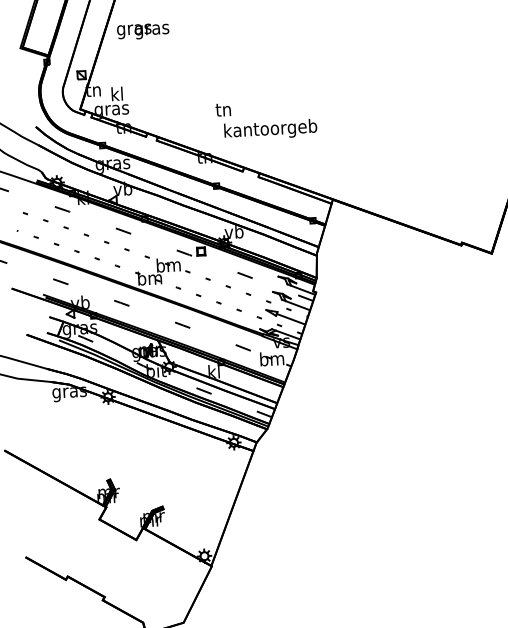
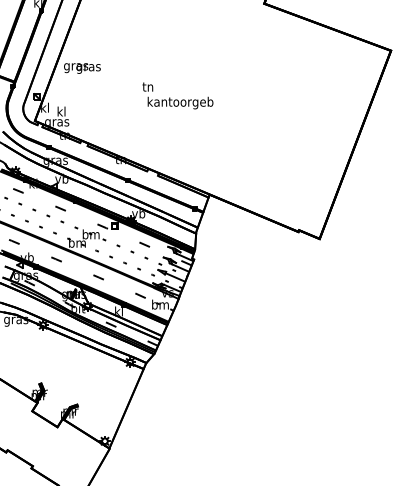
text: (92, 89) -> (44, 107), tn -> kl
text: (265, 119) -> (177, 95), moved

